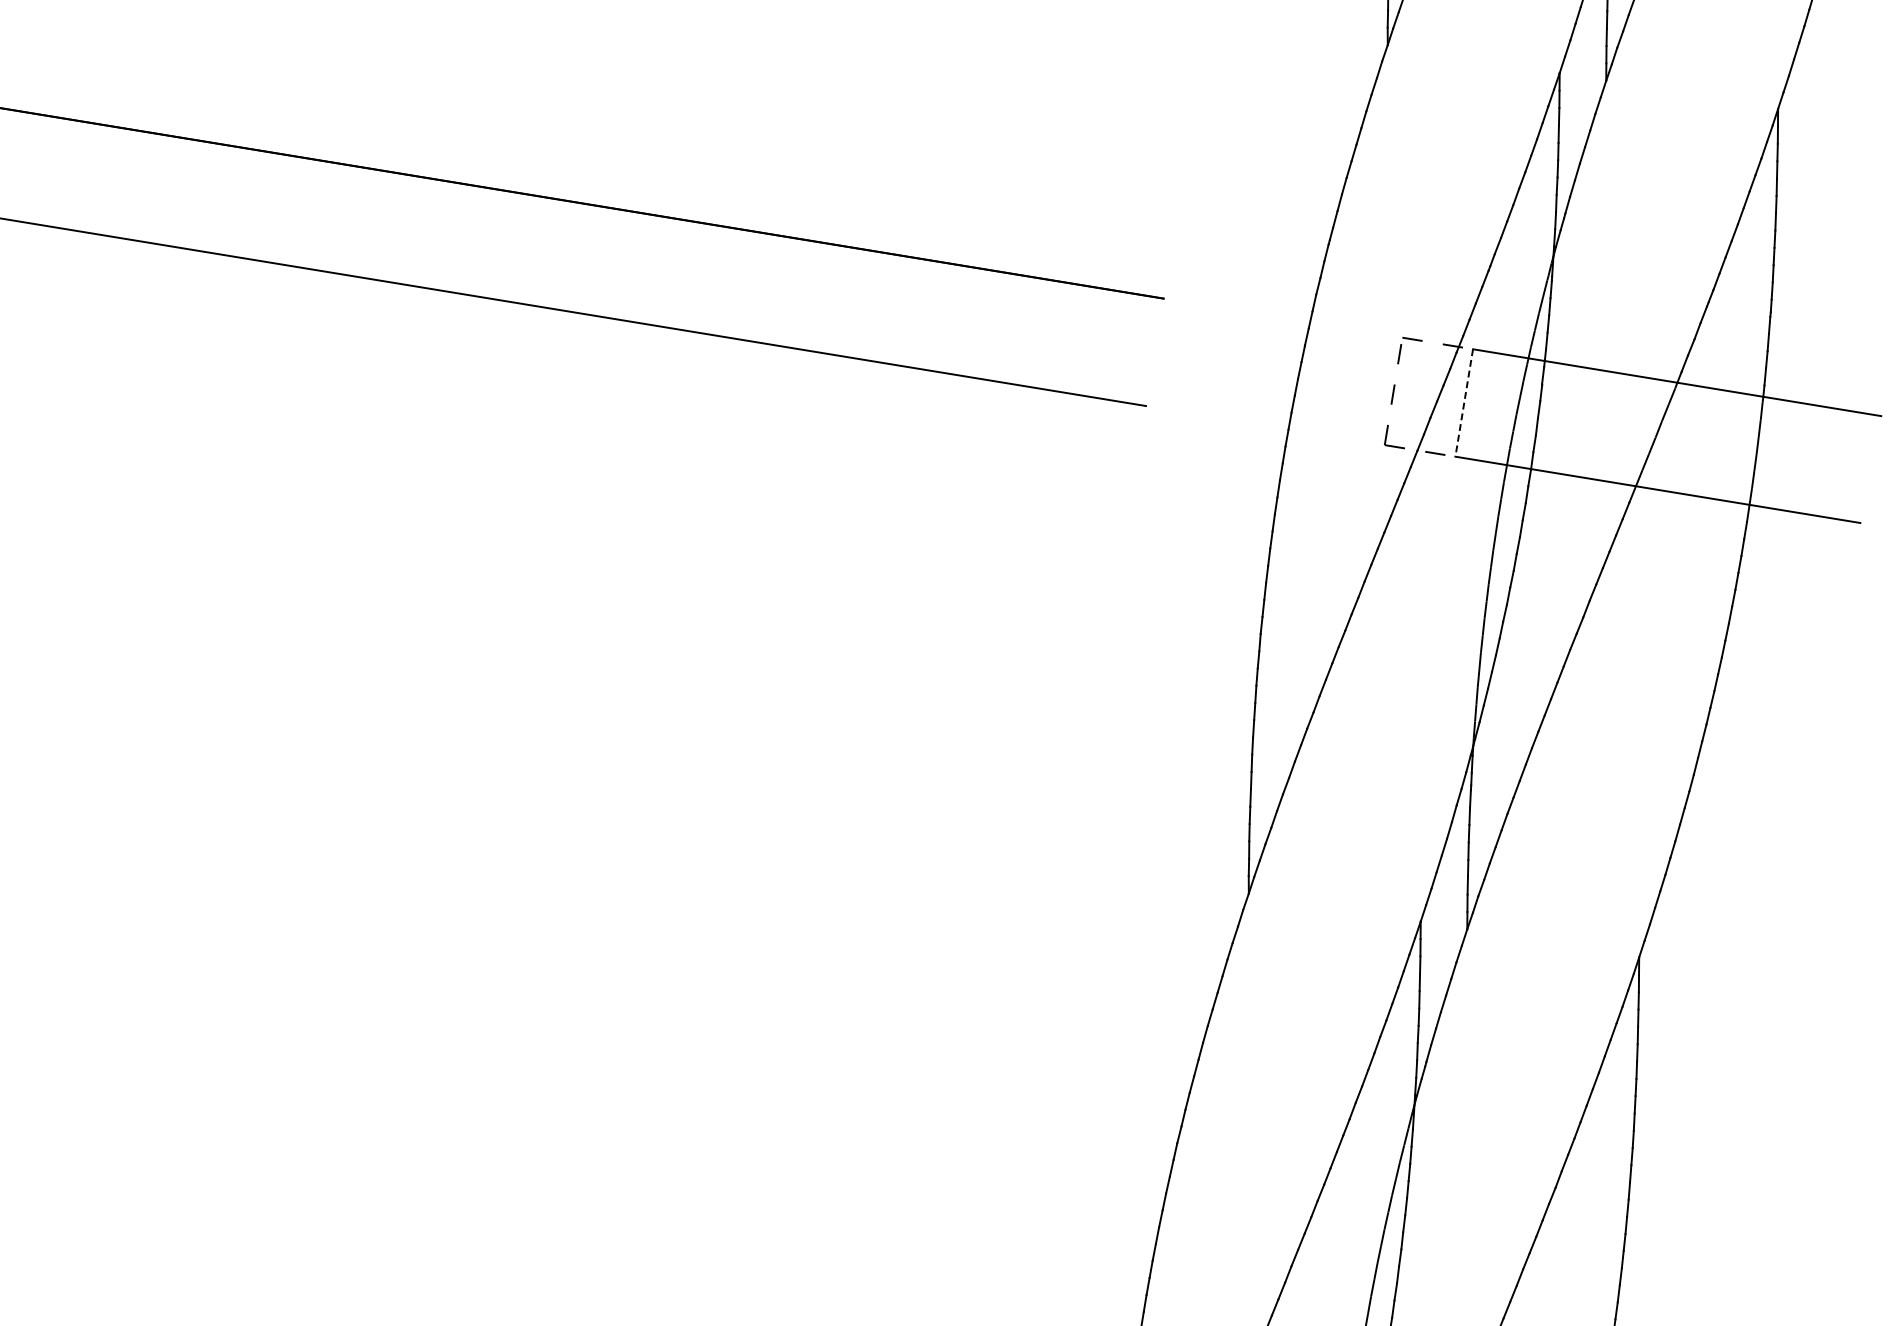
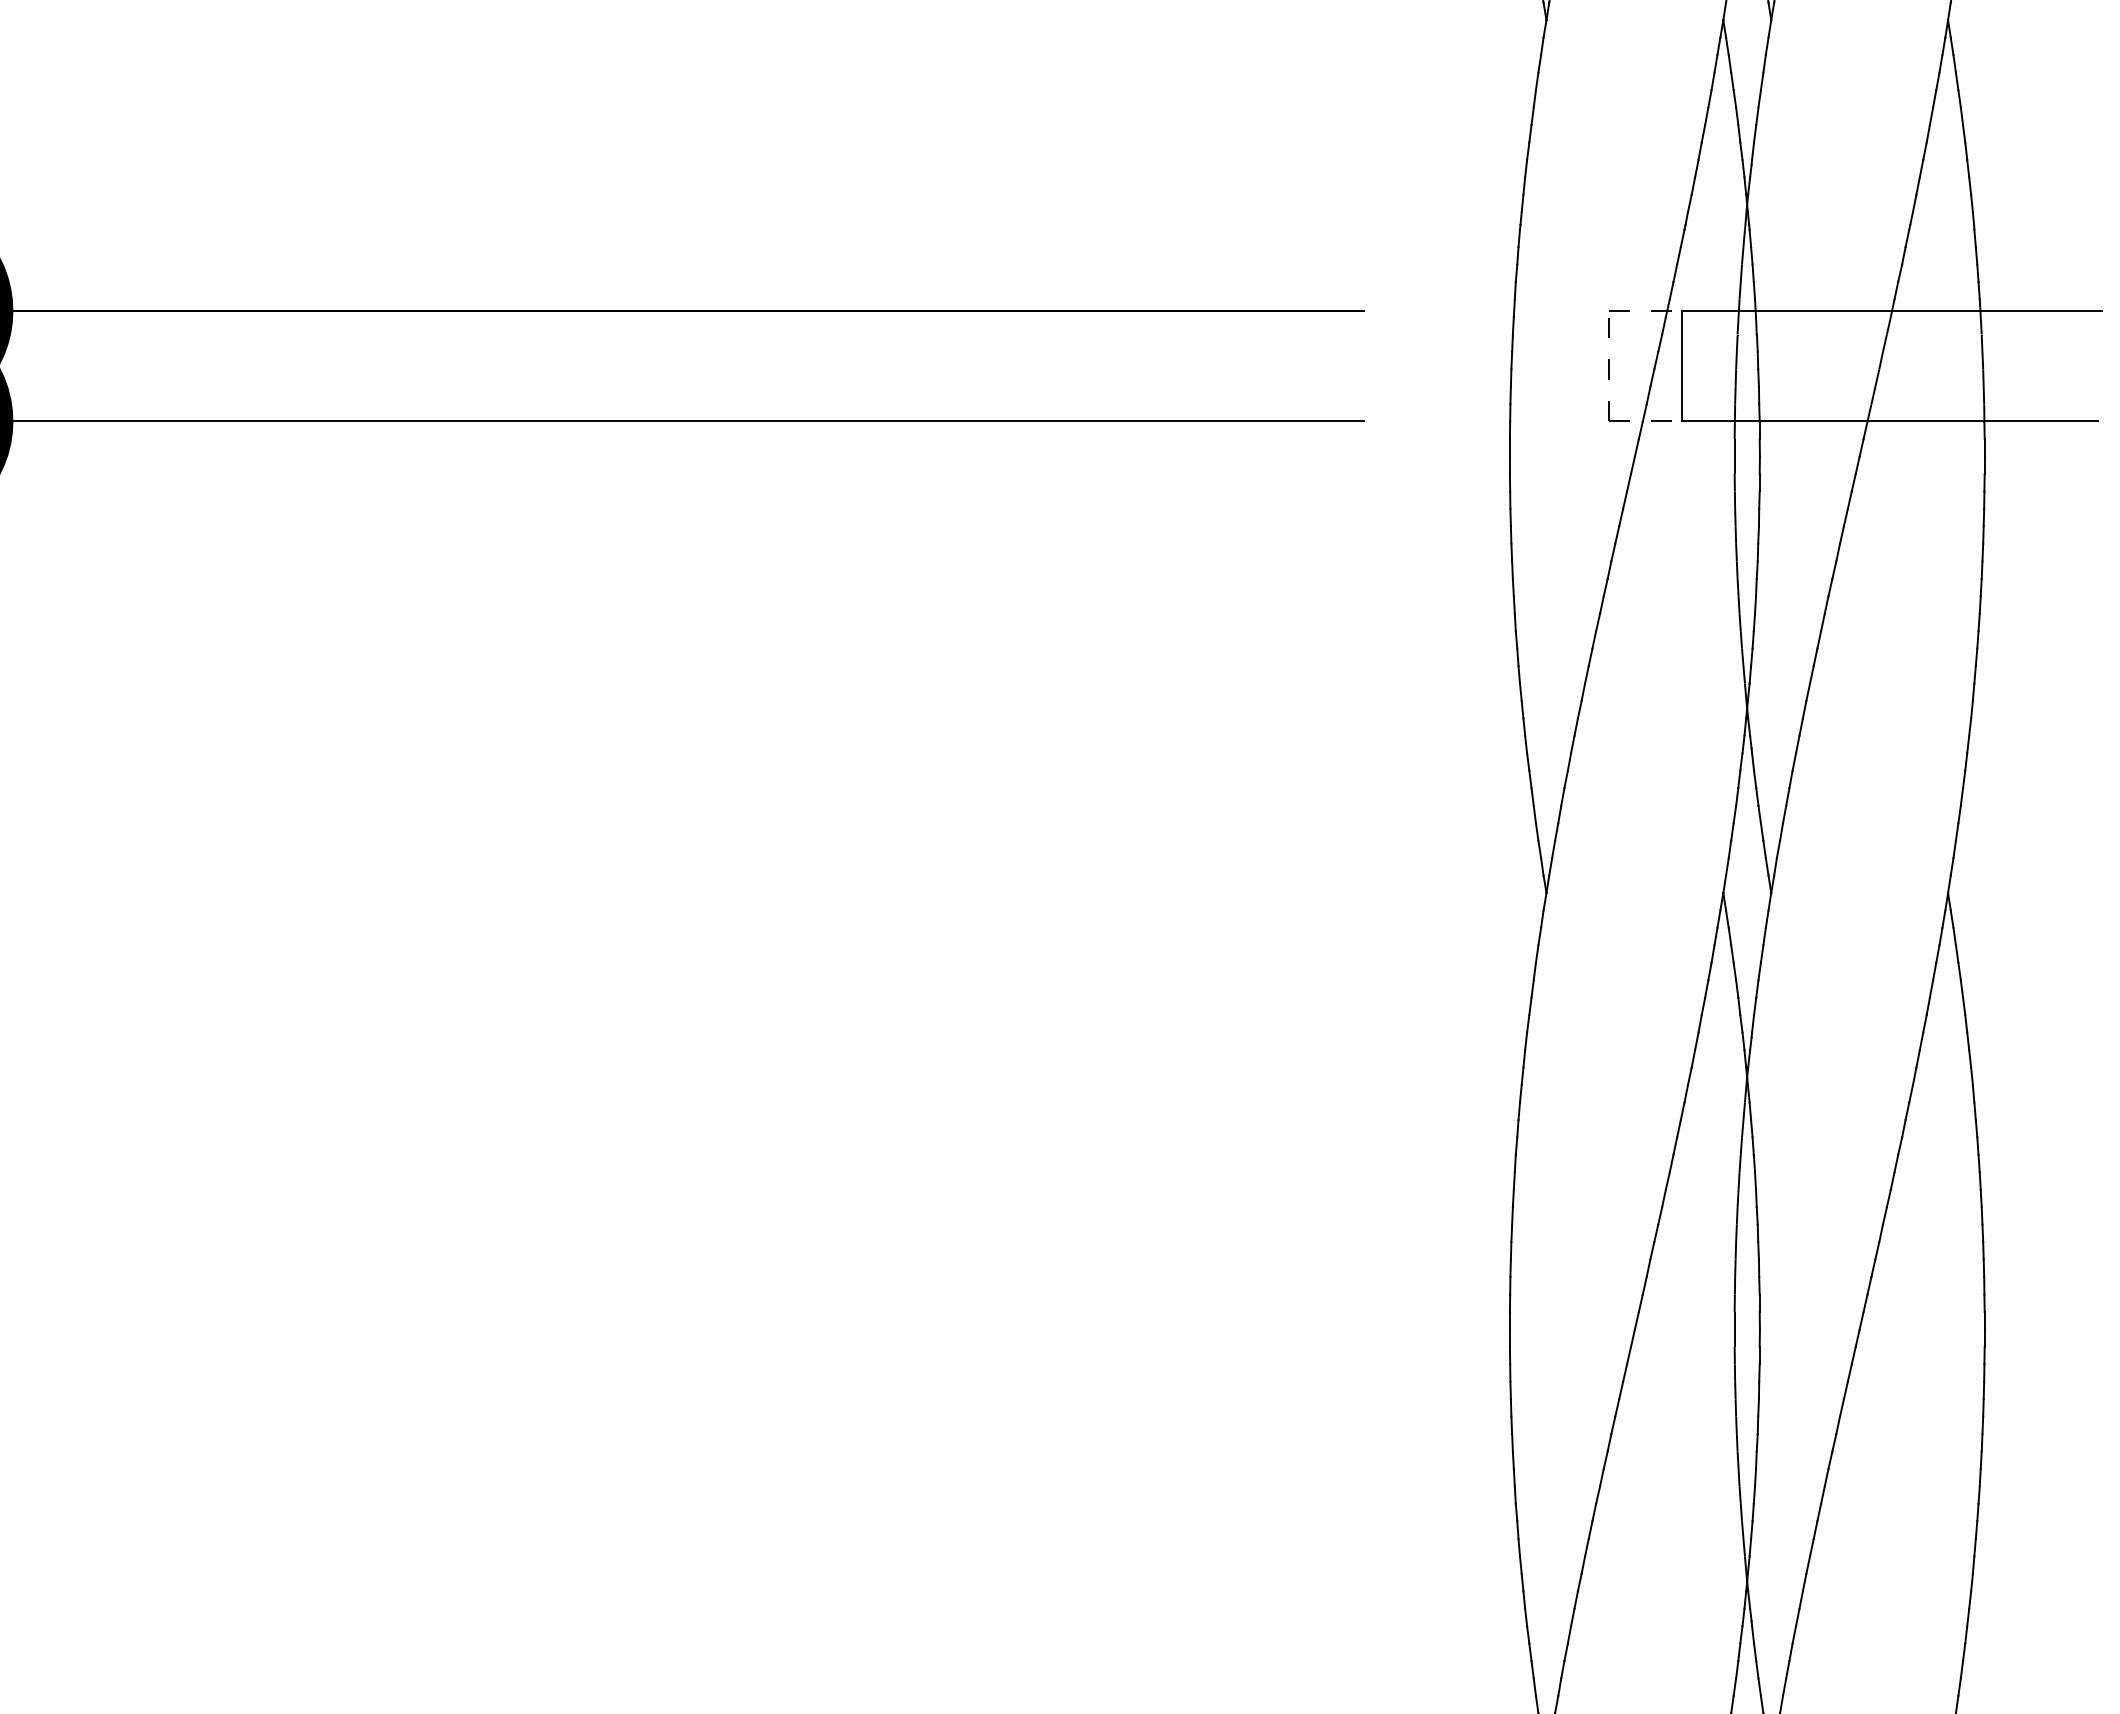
line: (1463, 403) -> (1681, 366), dashed -> solid

